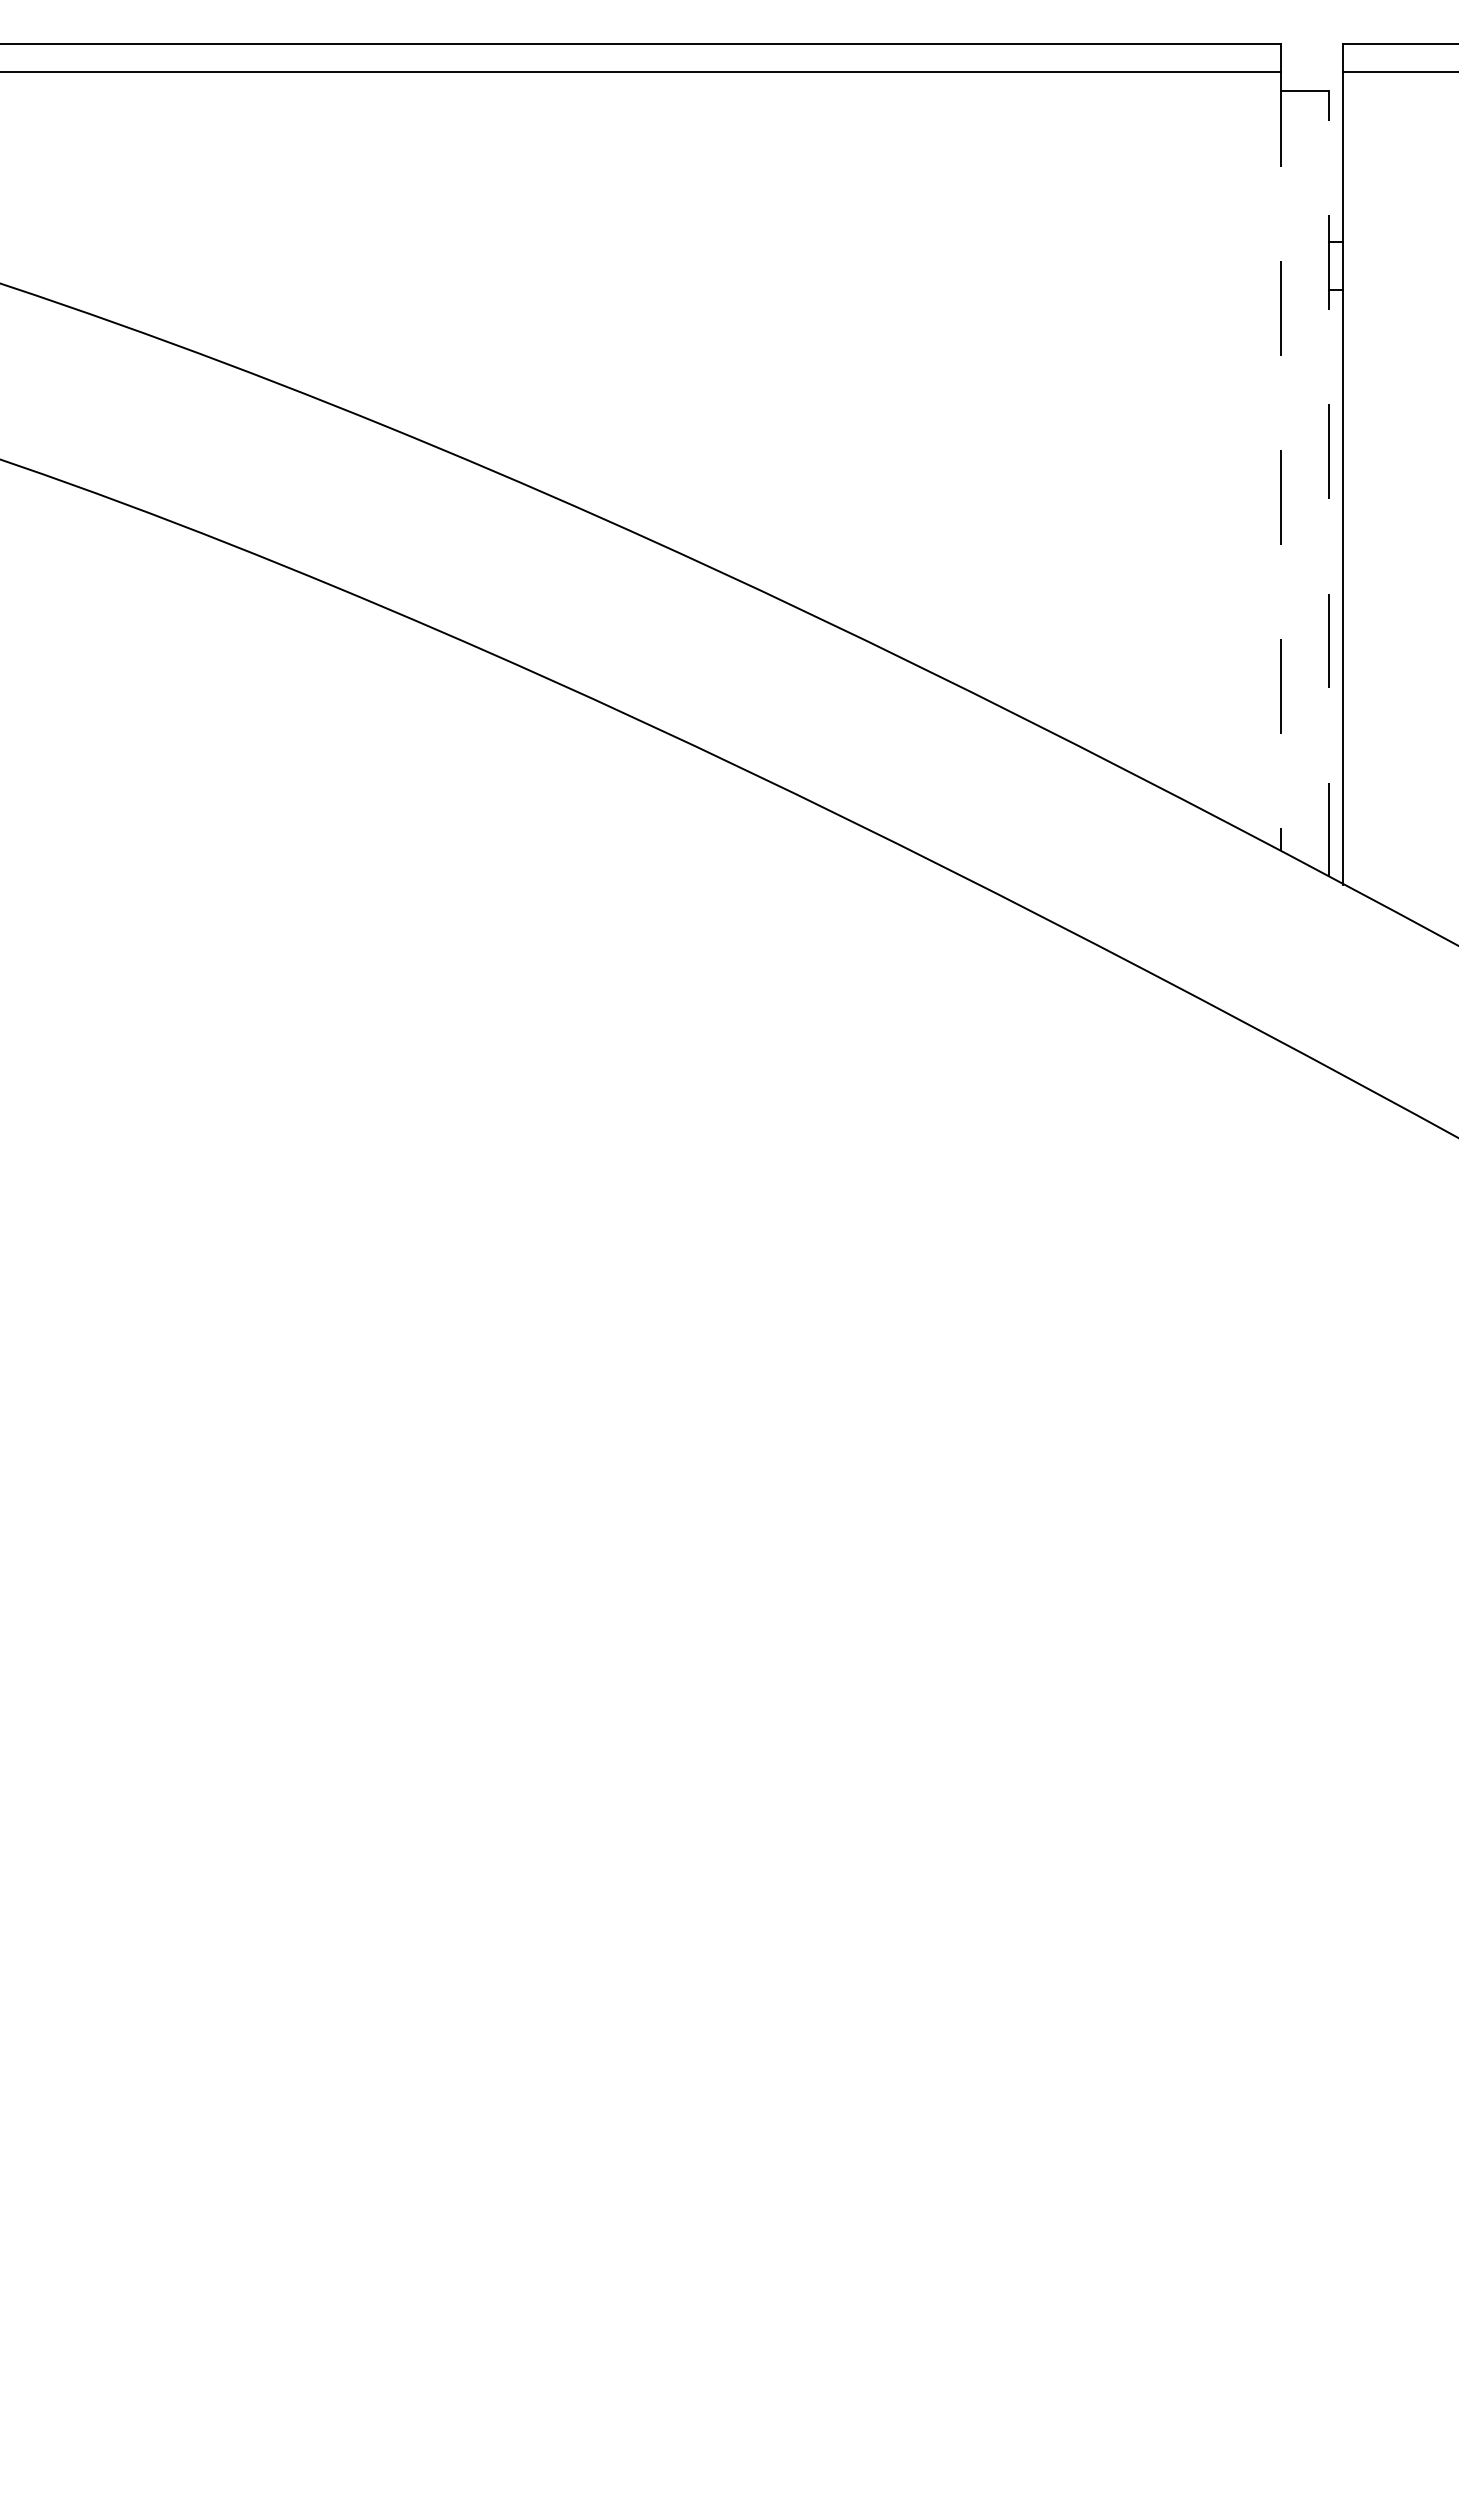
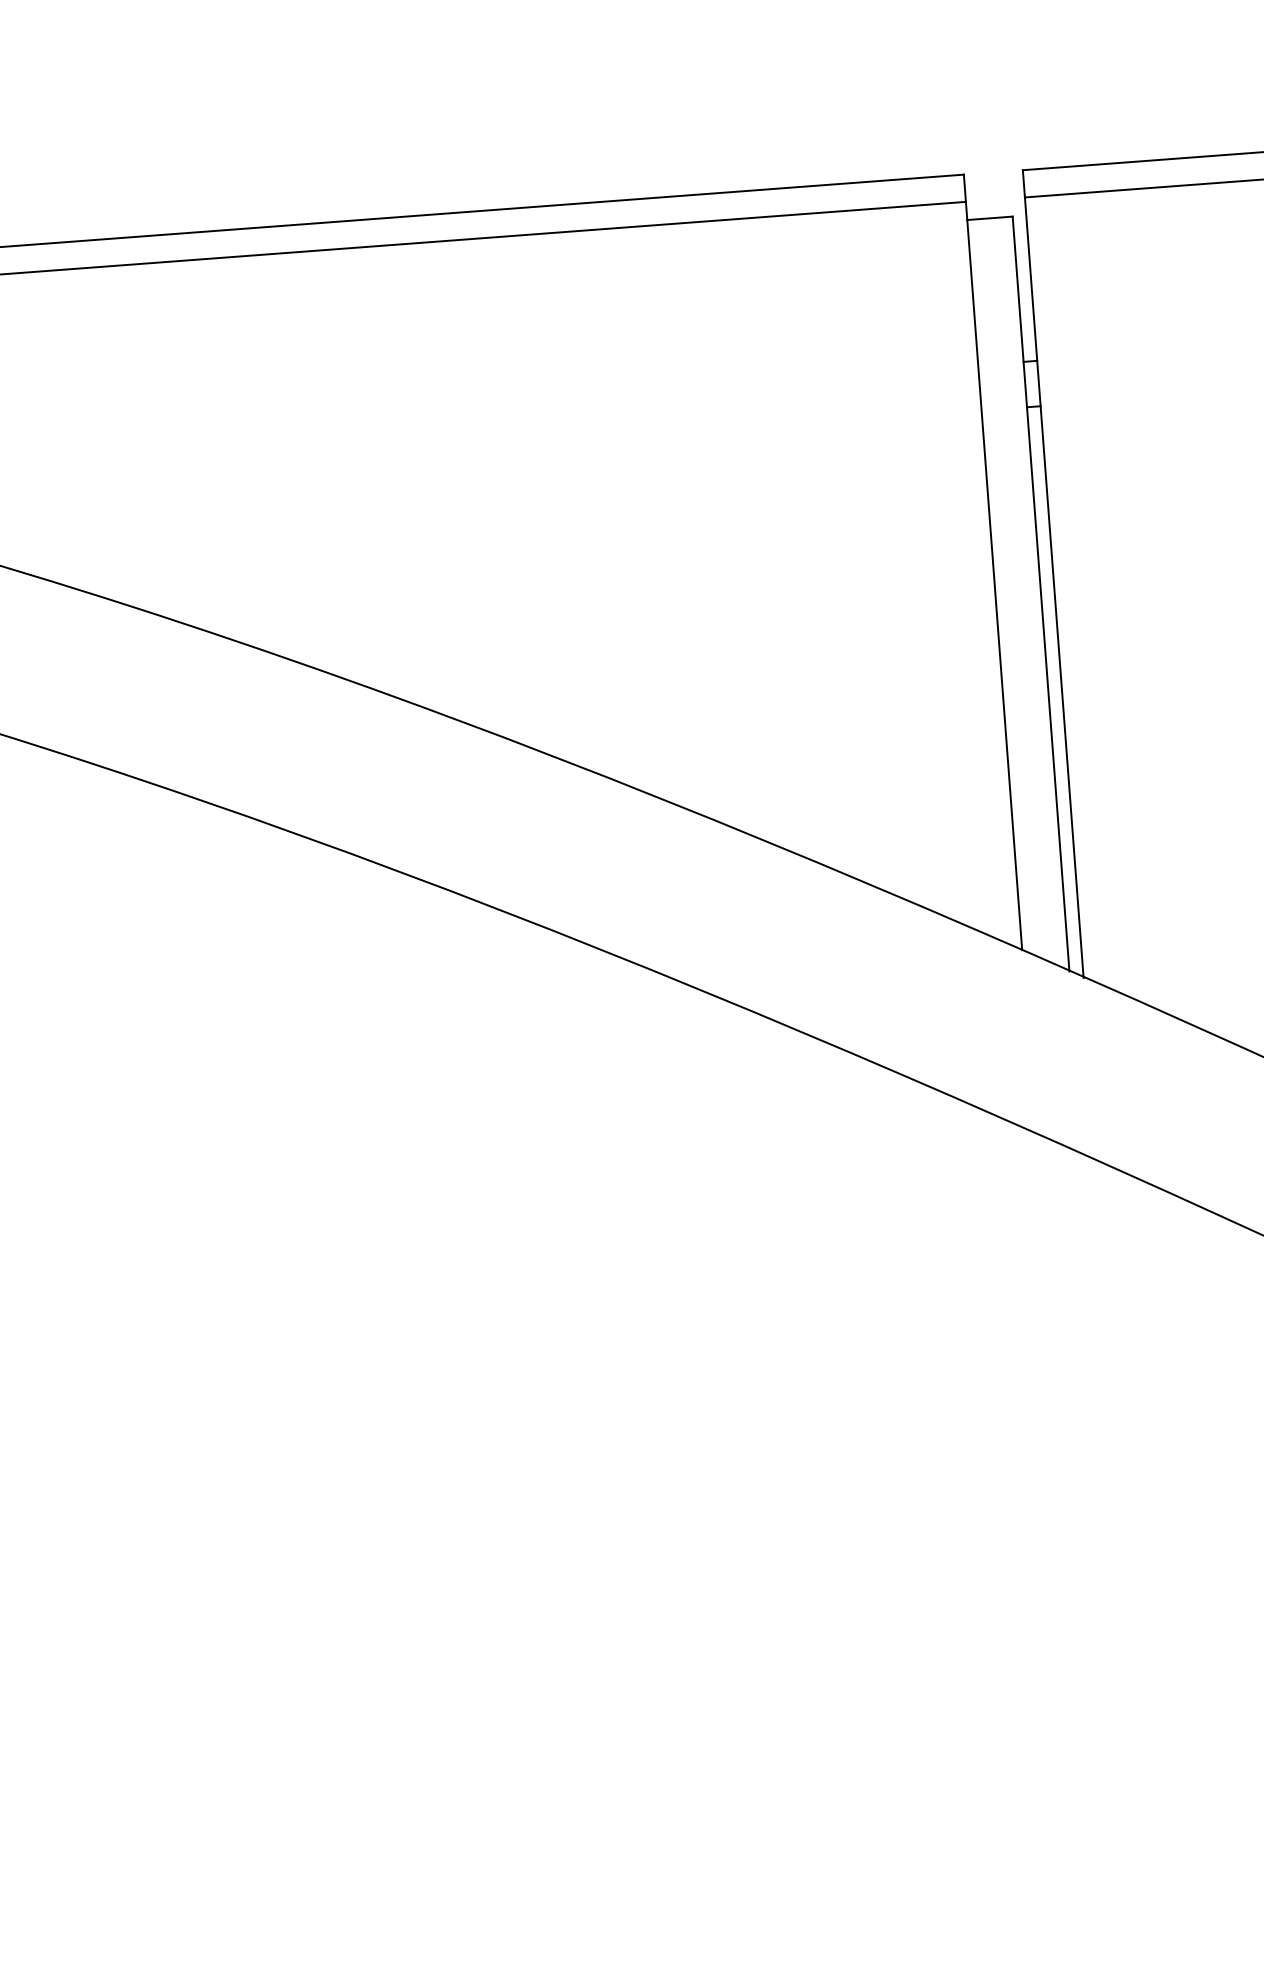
line: (1281, 461) -> (994, 575), dashed -> solid
line: (1328, 483) -> (1040, 593), dashed -> solid

